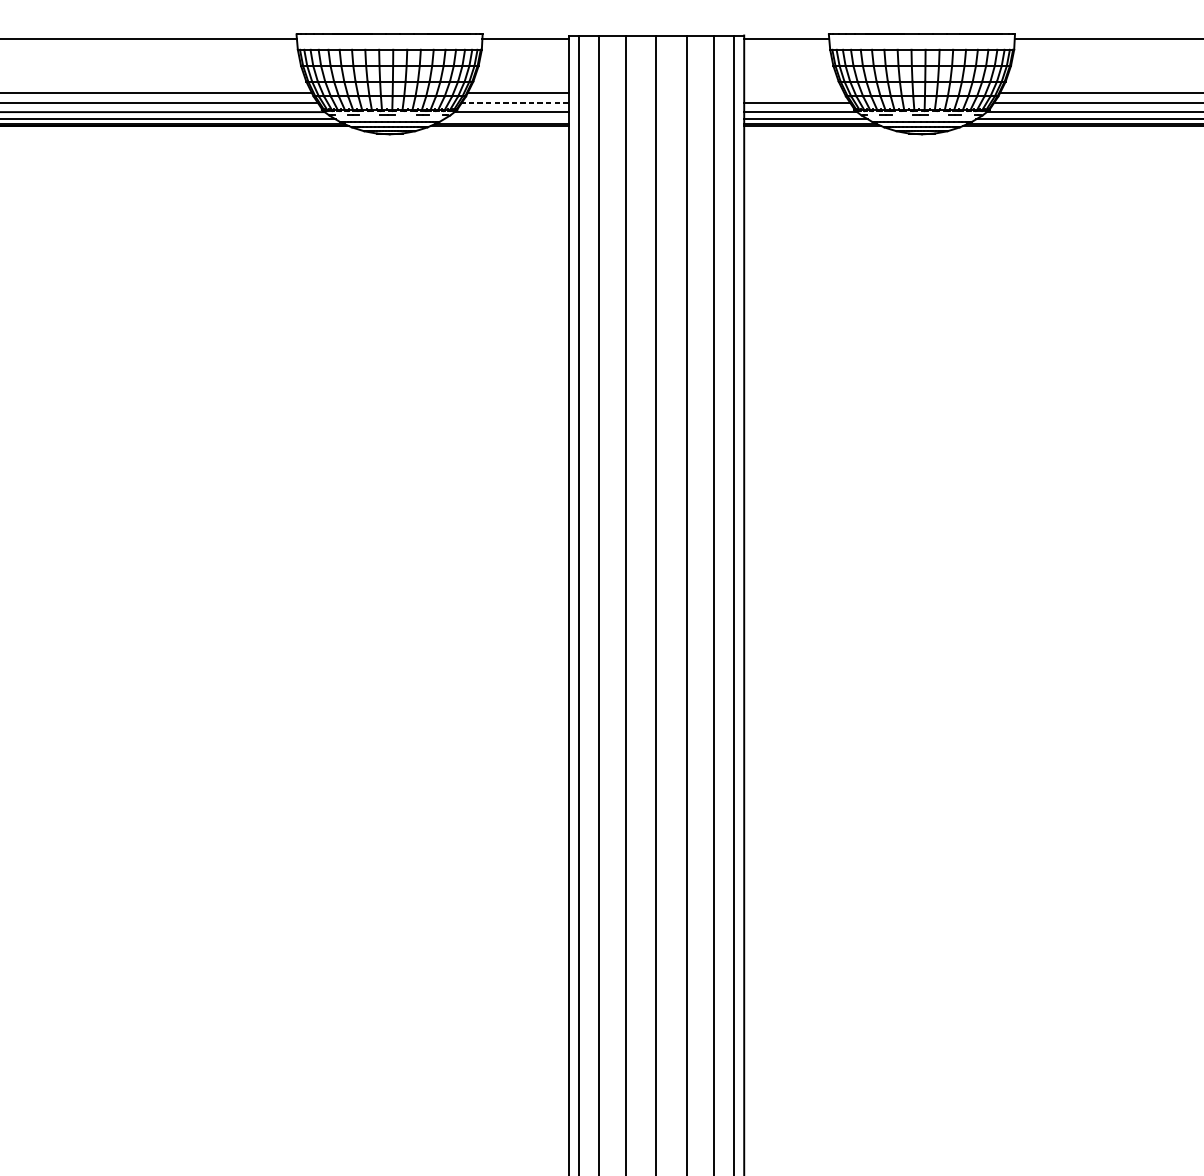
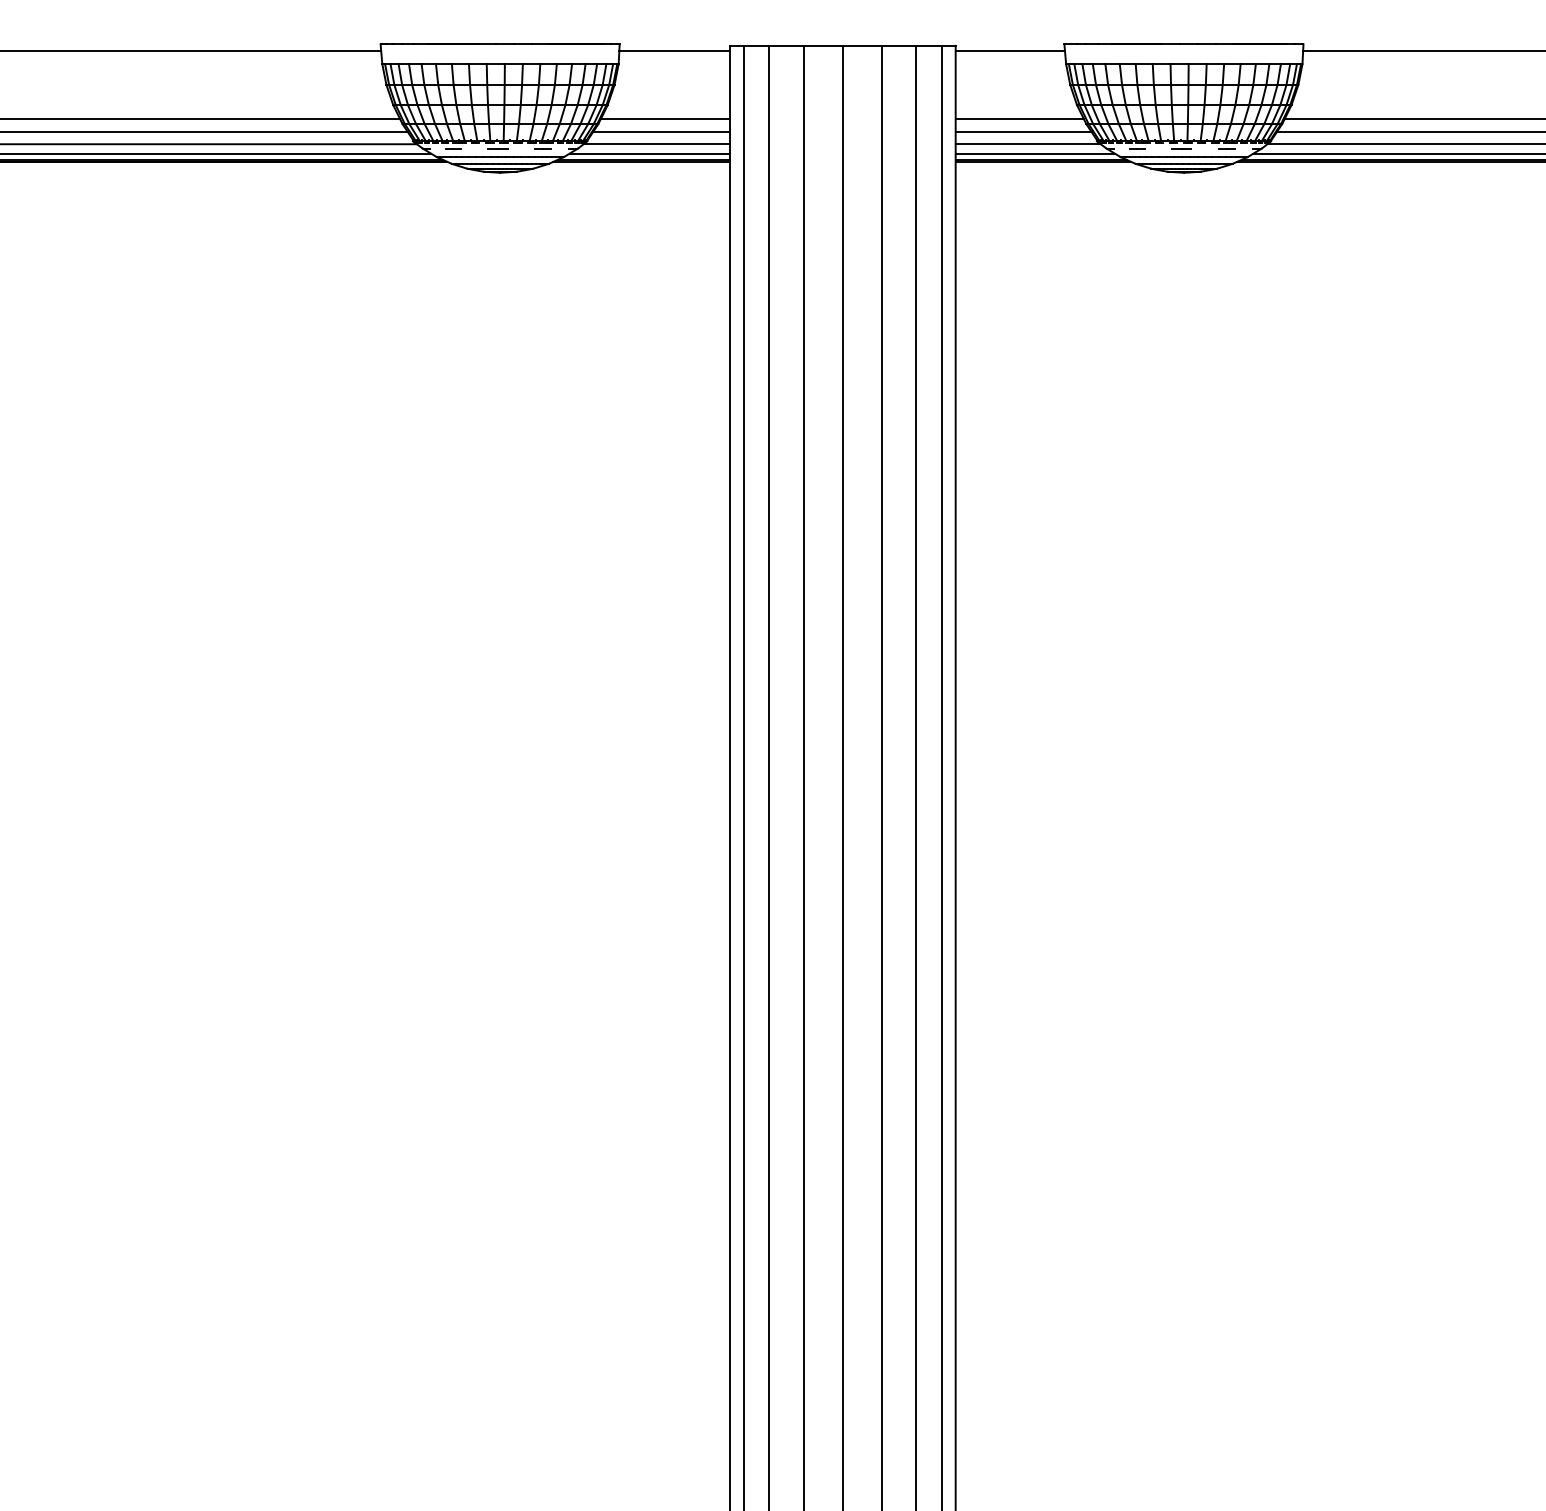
line: (793, 92) -> (1019, 119), added
line: (515, 102) -> (661, 132), dashed -> solid
line: (505, 119) -> (649, 153), added

